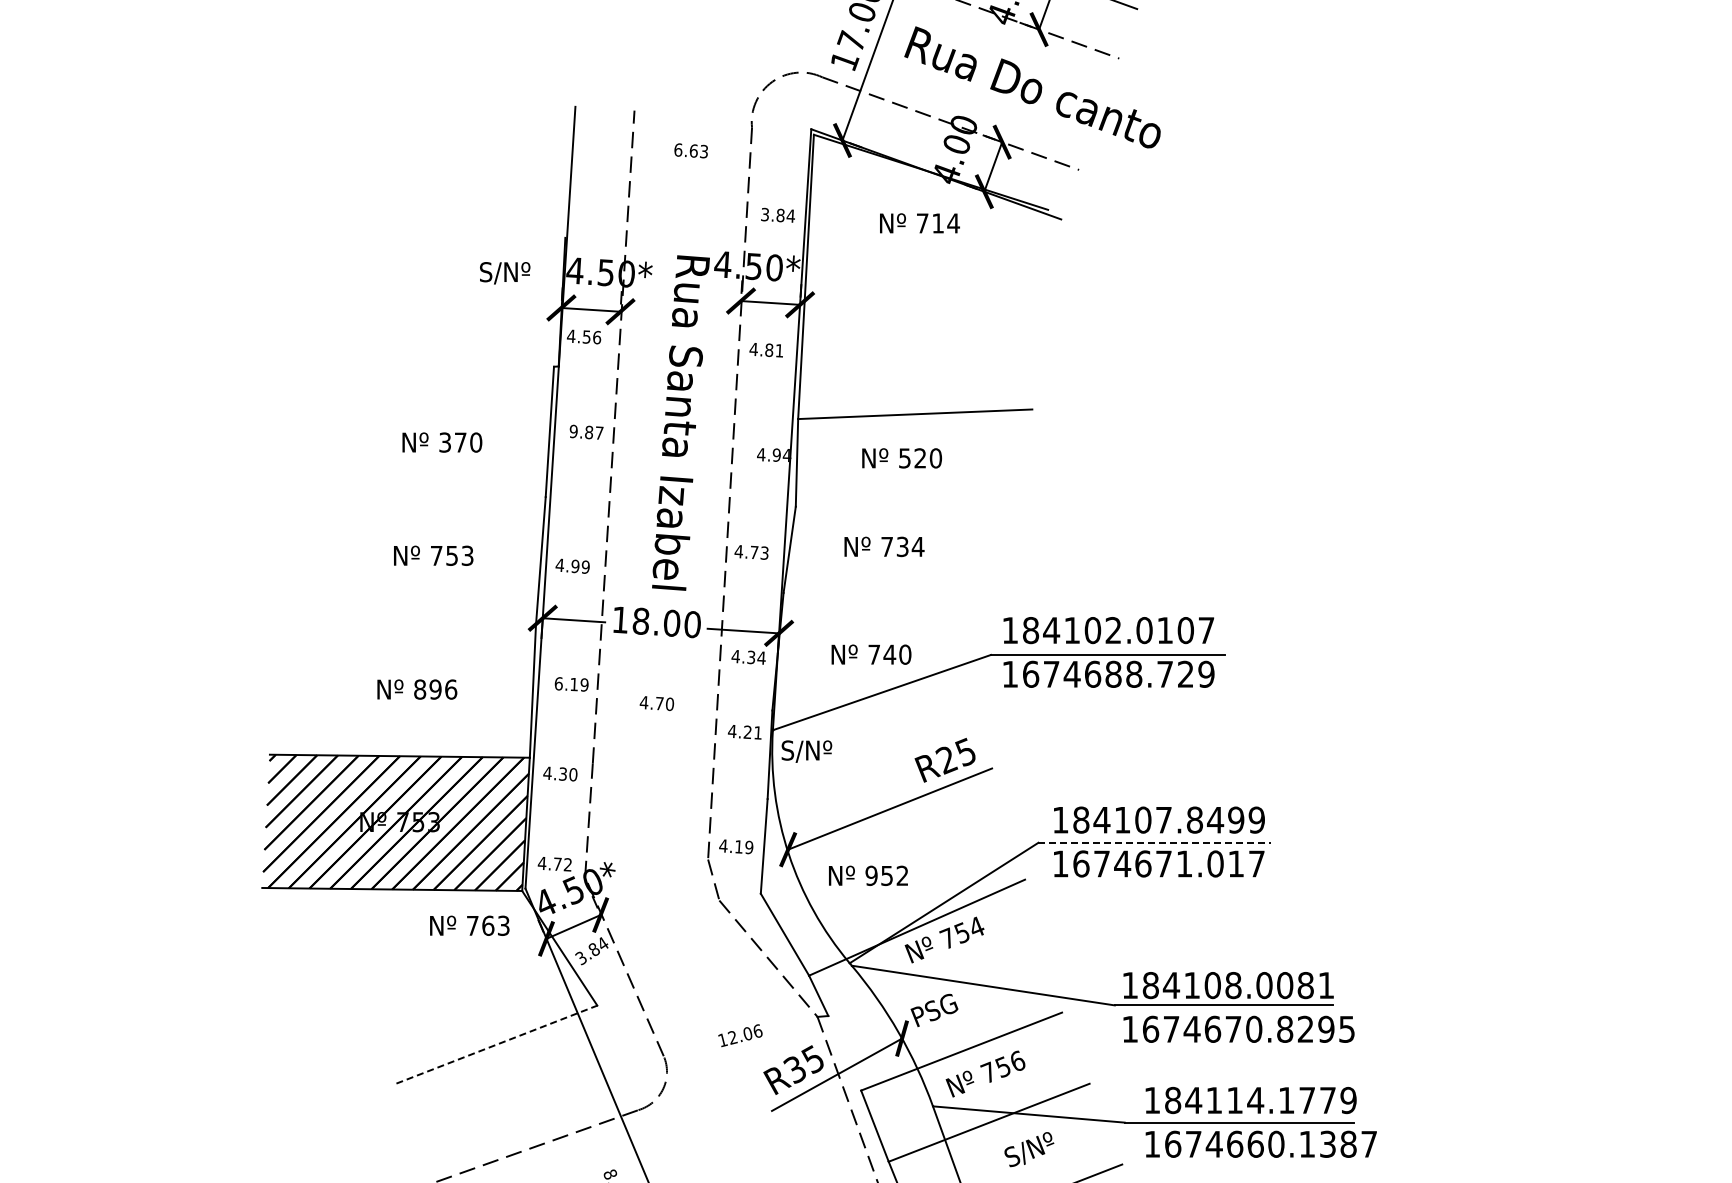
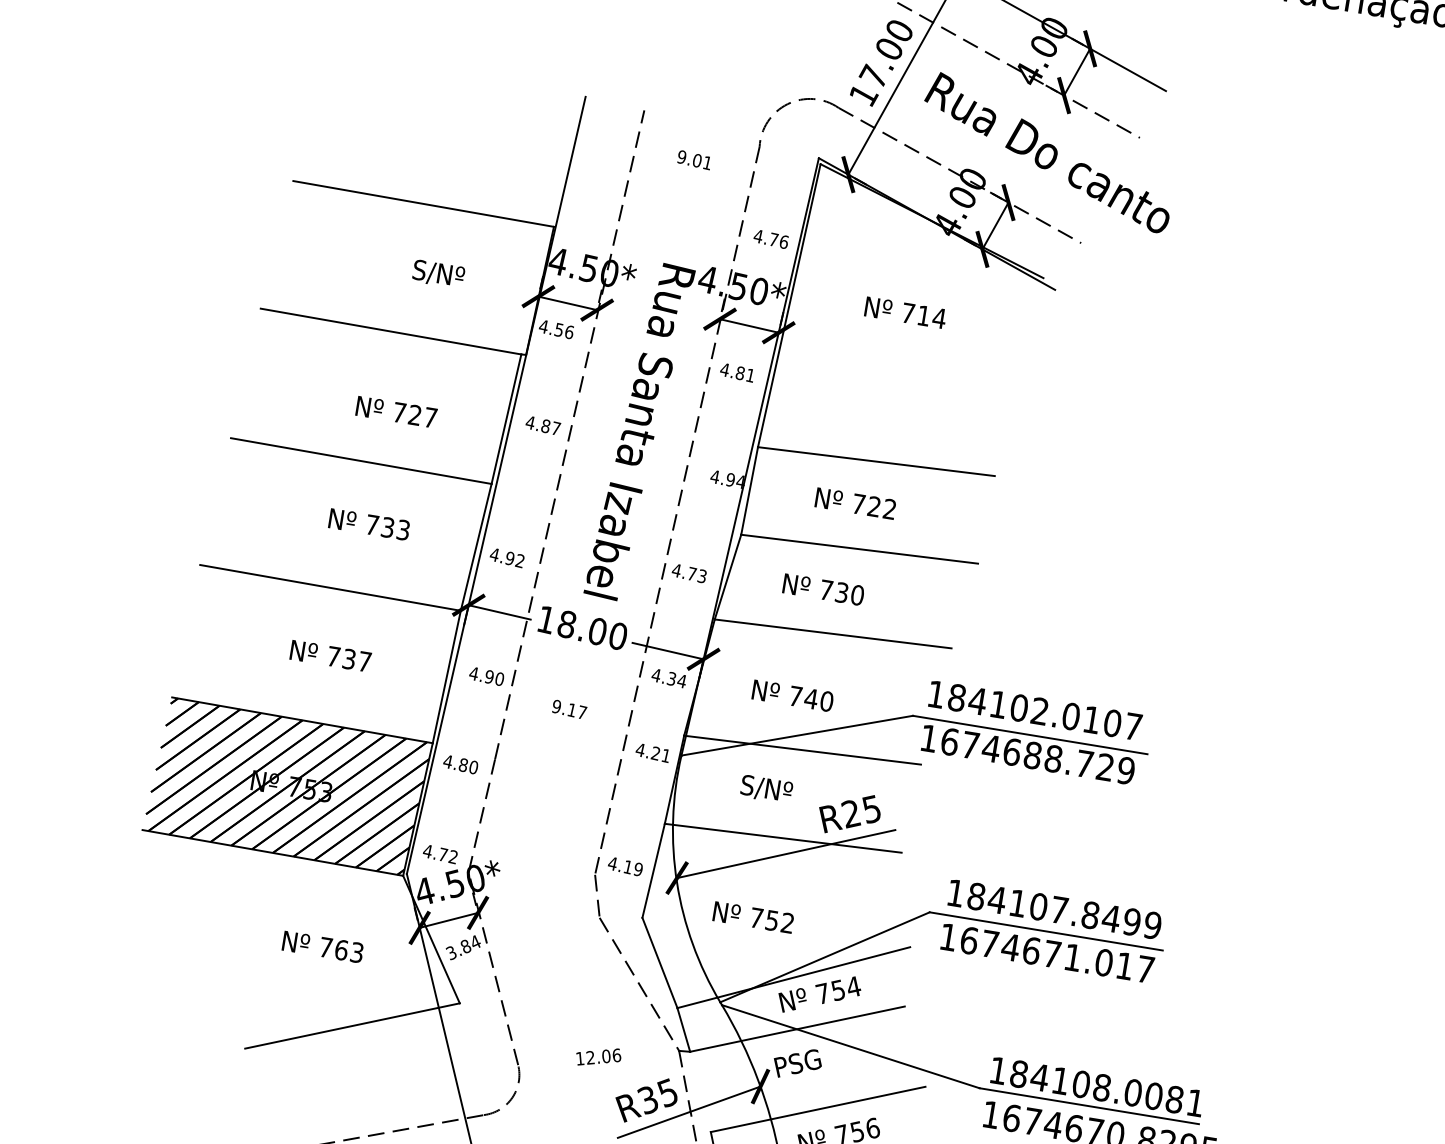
text: (690, 150) -> (694, 159), 6.63 -> 9.01
text: (777, 214) -> (770, 238), 3.84 -> 4.76
text: (919, 223) -> (905, 312), moved
line: (435, 235) -> (423, 203), added
text: (505, 273) -> (439, 274), moved
line: (424, 364) -> (391, 330), added
text: (573, 431) -> (530, 422), 9.87 -> 4.87
text: (460, 442) -> (414, 415), 370 -> 727
text: (920, 458) -> (874, 506), 520 -> 722
line: (415, 495) -> (361, 460), added
line: (912, 501) -> (859, 548), added
text: (917, 546) -> (856, 594), 734 -> 730
text: (451, 555) -> (387, 527), 753 -> 733
text: (585, 566) -> (520, 560), 4.99 -> 4.92
line: (900, 587) -> (833, 633), added
line: (406, 622) -> (331, 587), added
text: (571, 684) -> (486, 676), 6.19 -> 4.90
text: (435, 689) -> (349, 659), 896 -> 737
text: (656, 703) -> (568, 709), 4.70 -> 9.17
line: (889, 705) -> (802, 749), added
text: (806, 751) -> (766, 789), moved
text: (562, 773) -> (462, 764), 4.30 -> 4.80
line: (884, 794) -> (782, 838), added
line: (1154, 842) -> (1046, 931), dashed -> solid
text: (871, 875) -> (756, 917), 952 -> 752
text: (469, 925) -> (322, 946), moved
line: (928, 977) -> (797, 1029), added
line: (496, 1044) -> (352, 1025), dashed -> solid

